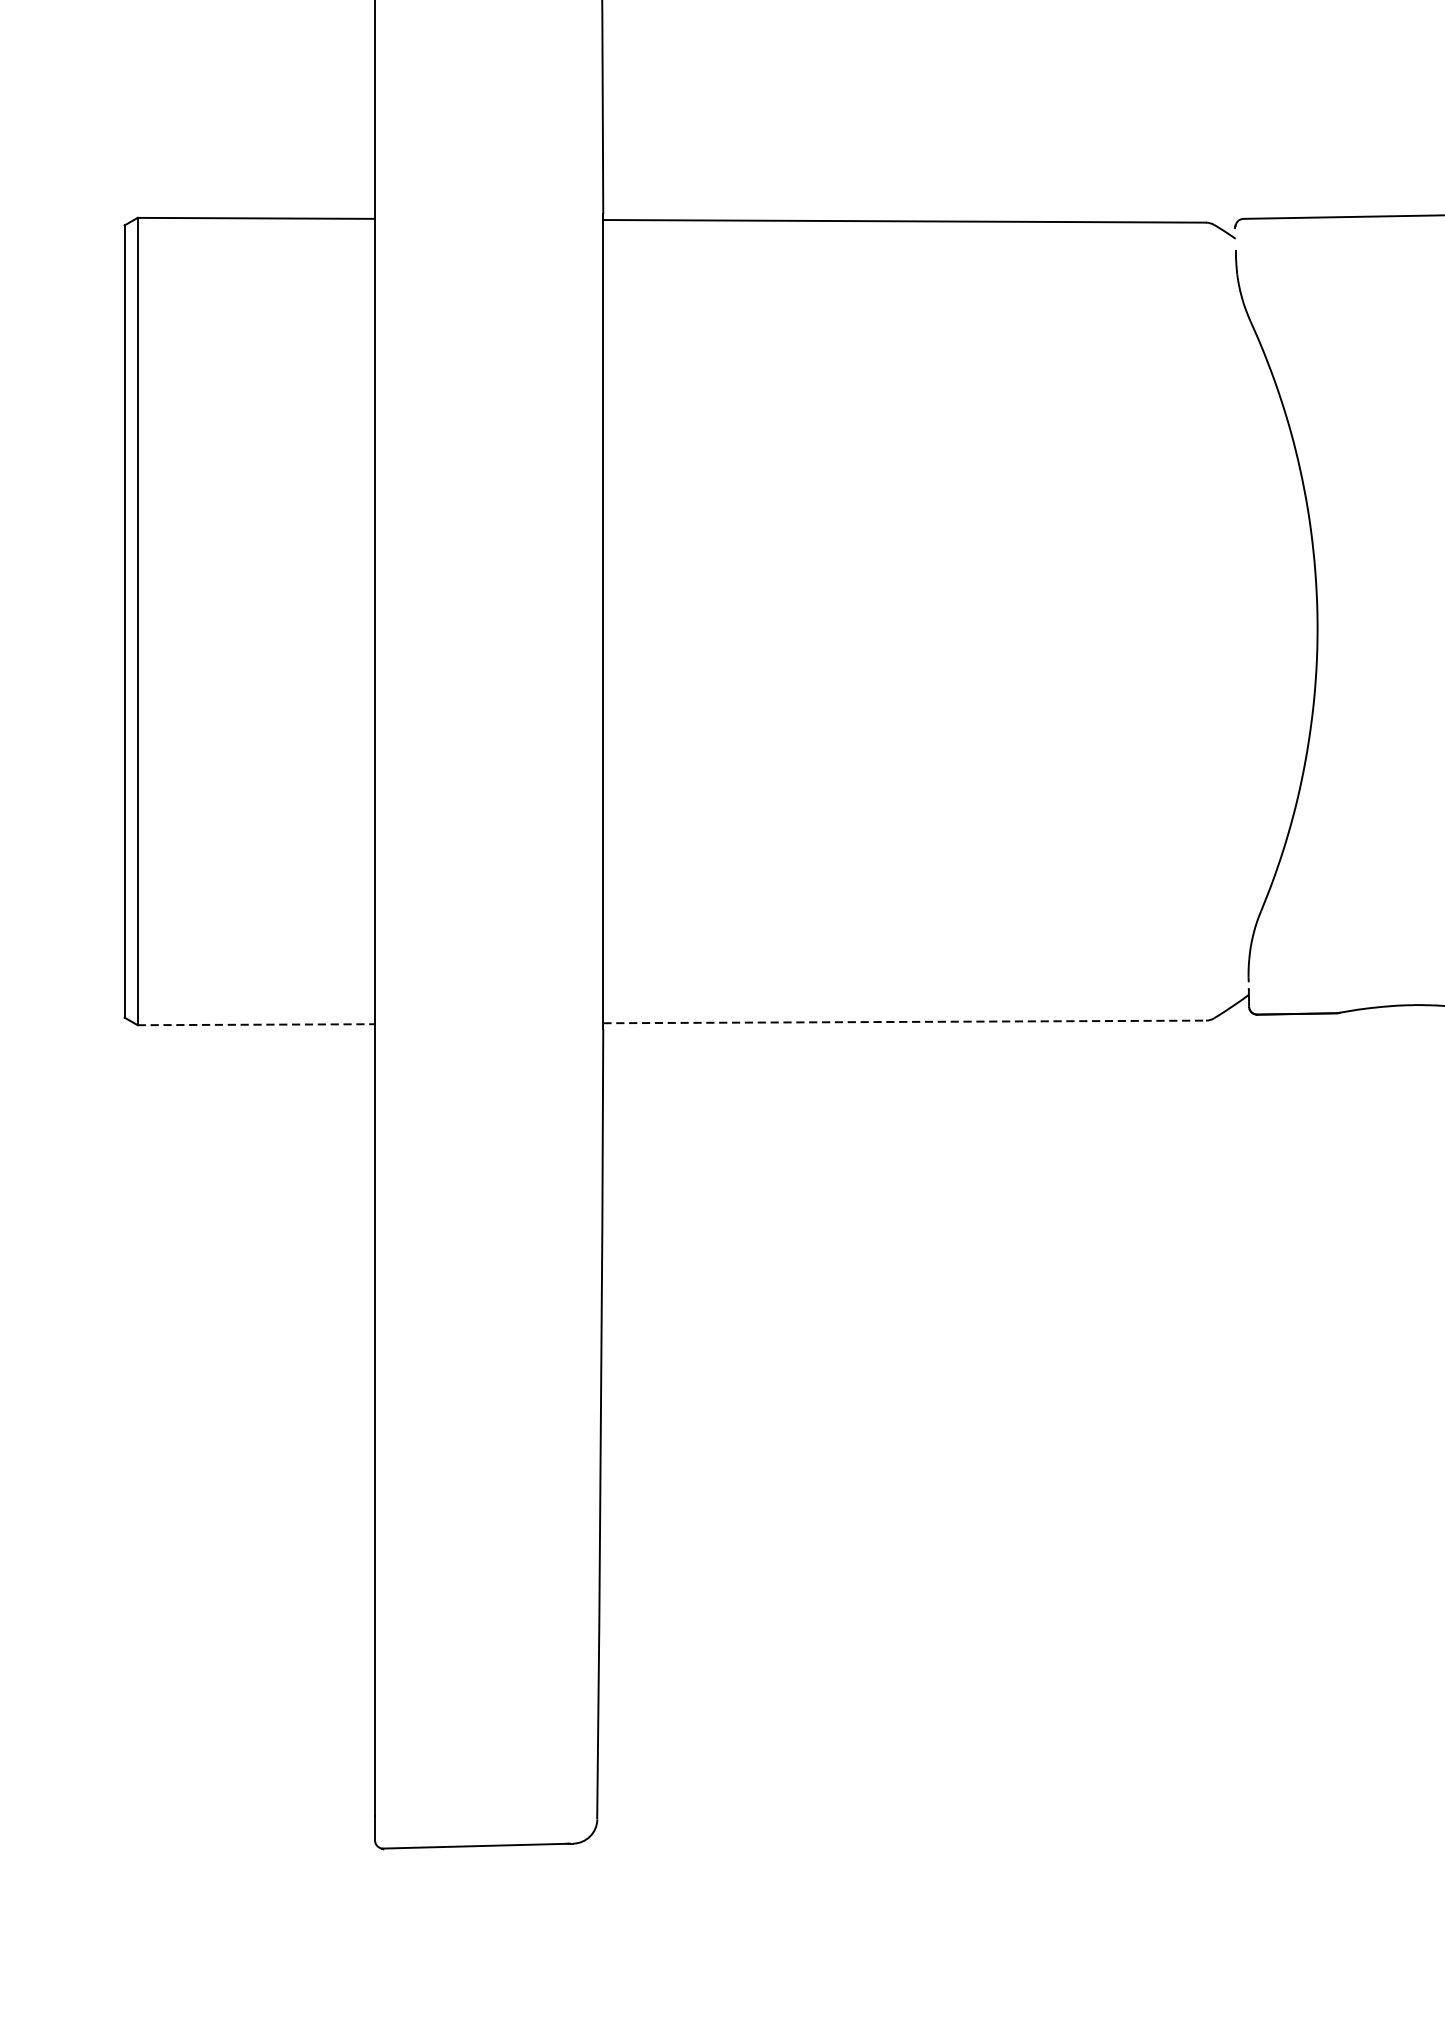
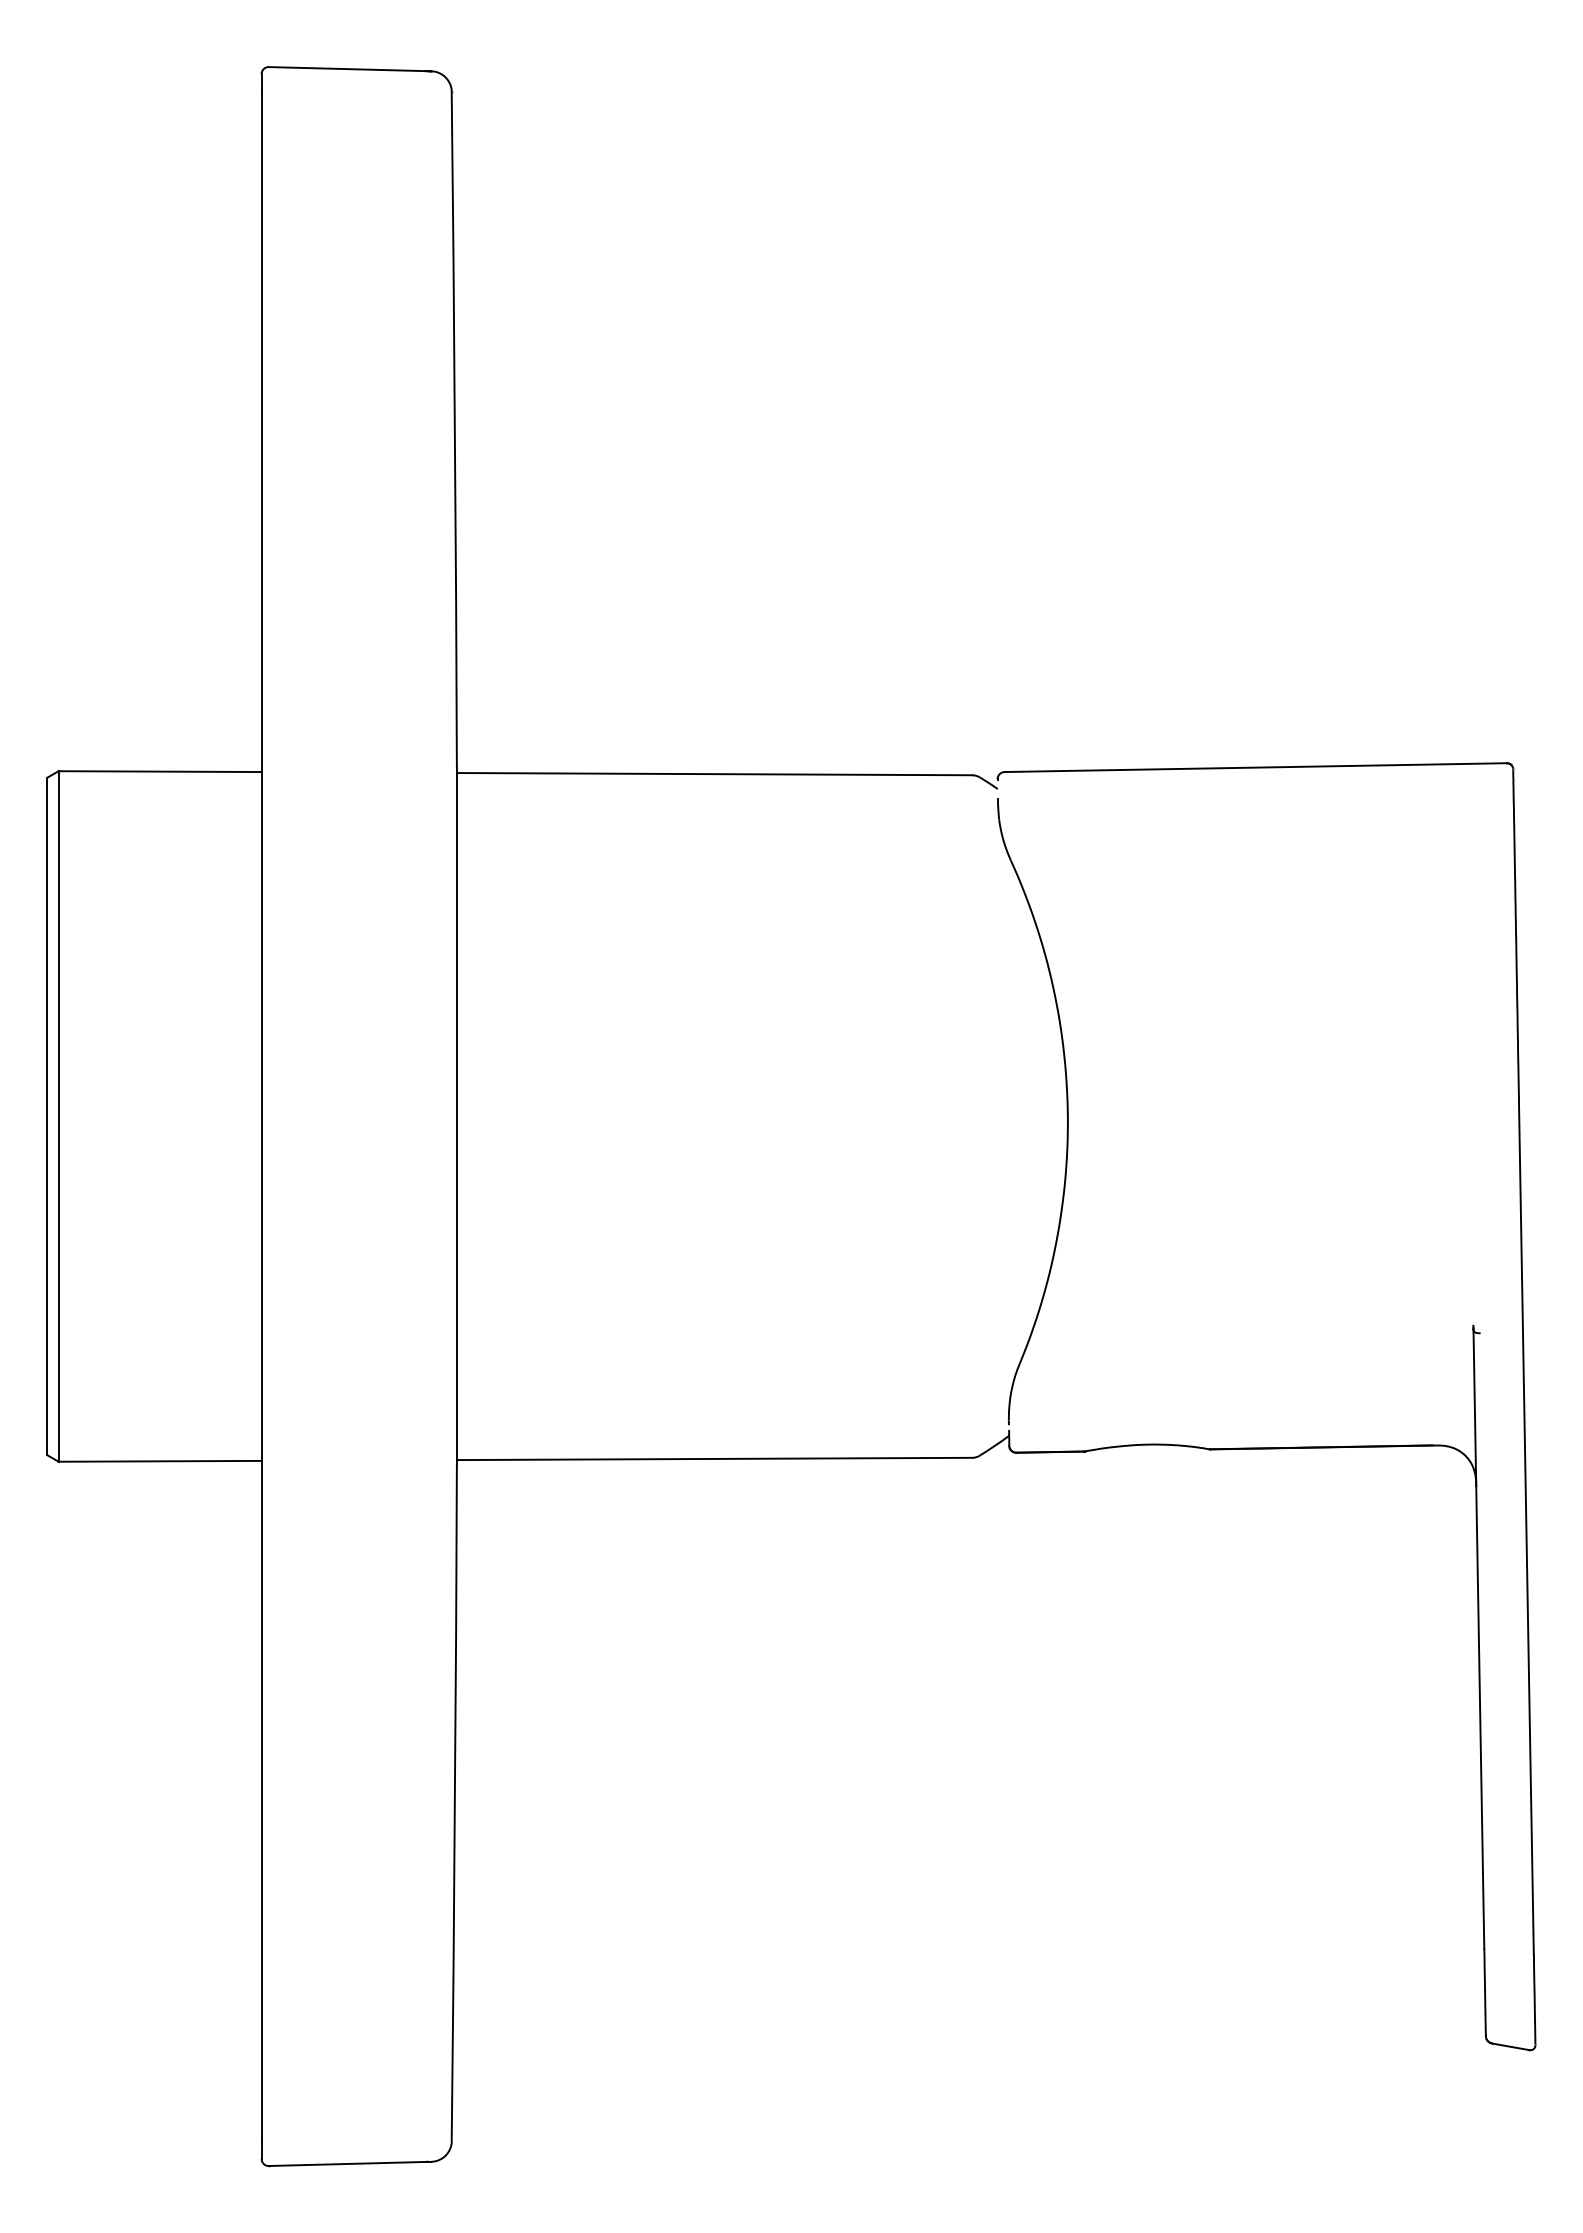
line: (904, 1021) -> (714, 1458), dashed -> solid
line: (256, 1024) -> (160, 1461), dashed -> solid

